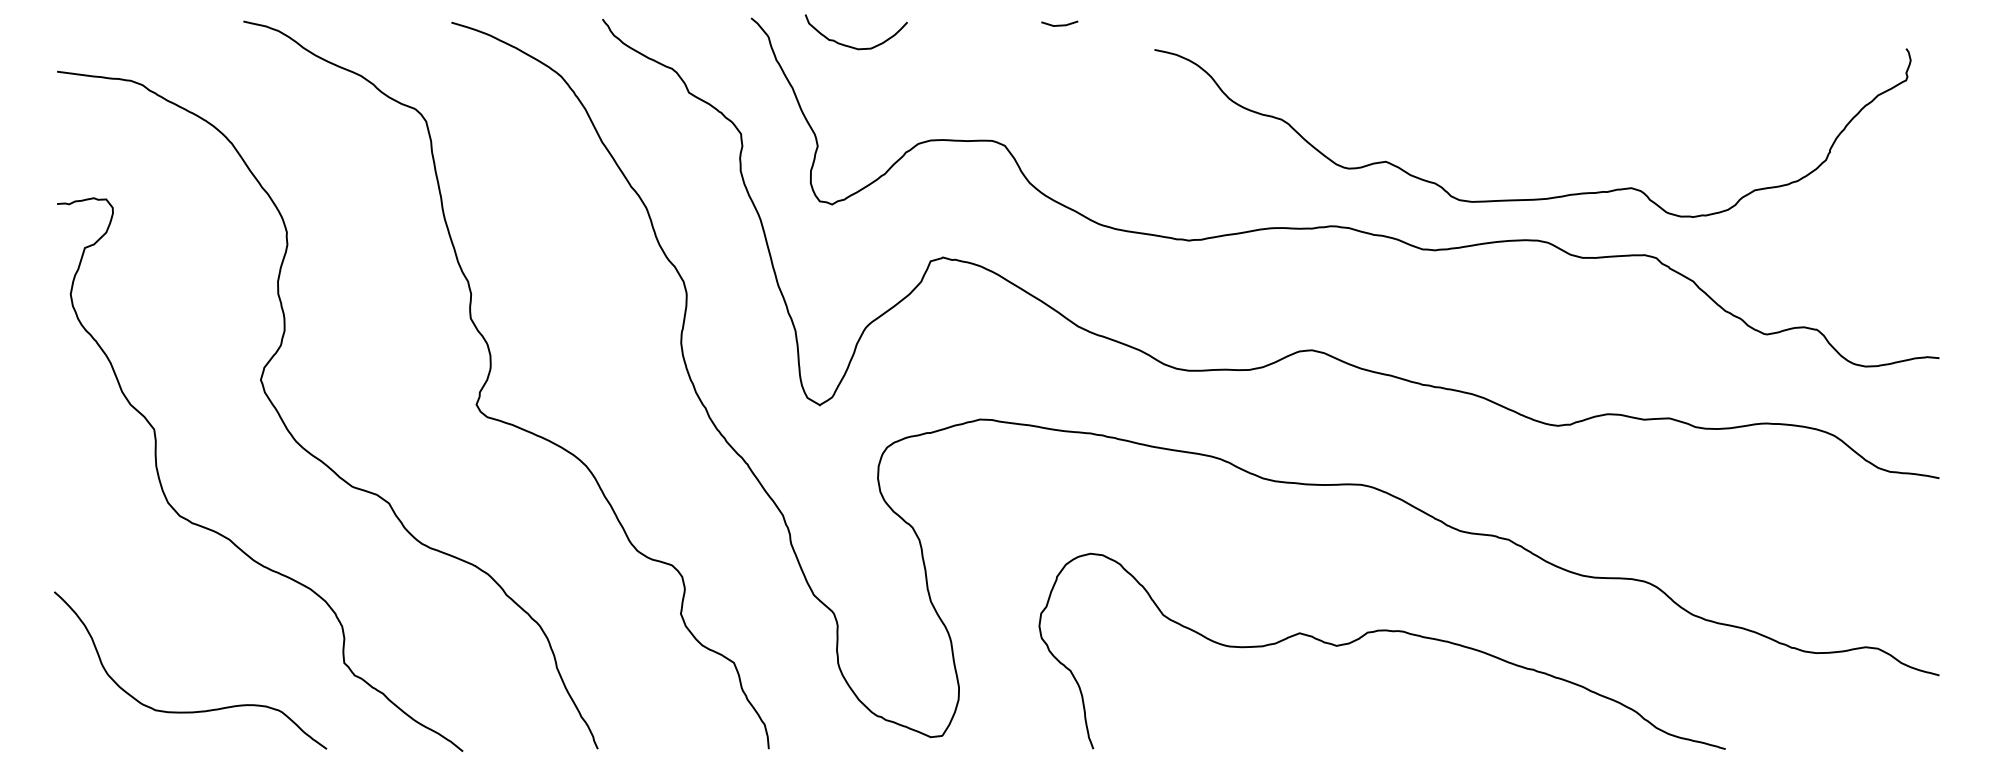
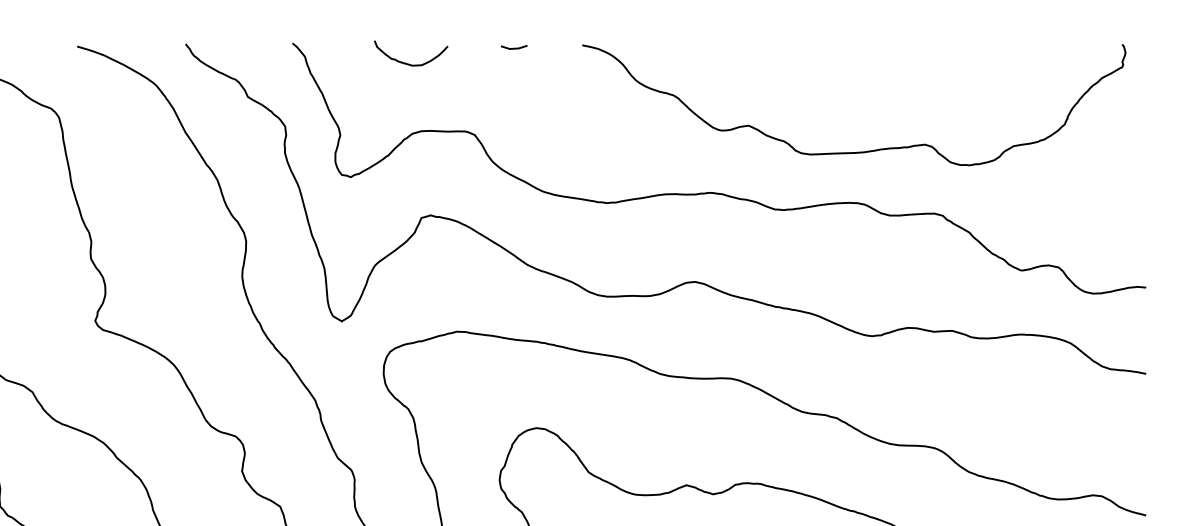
curve: (849, 45) -> (406, 62), moved
curve: (1532, 198) -> (853, 152), moved

